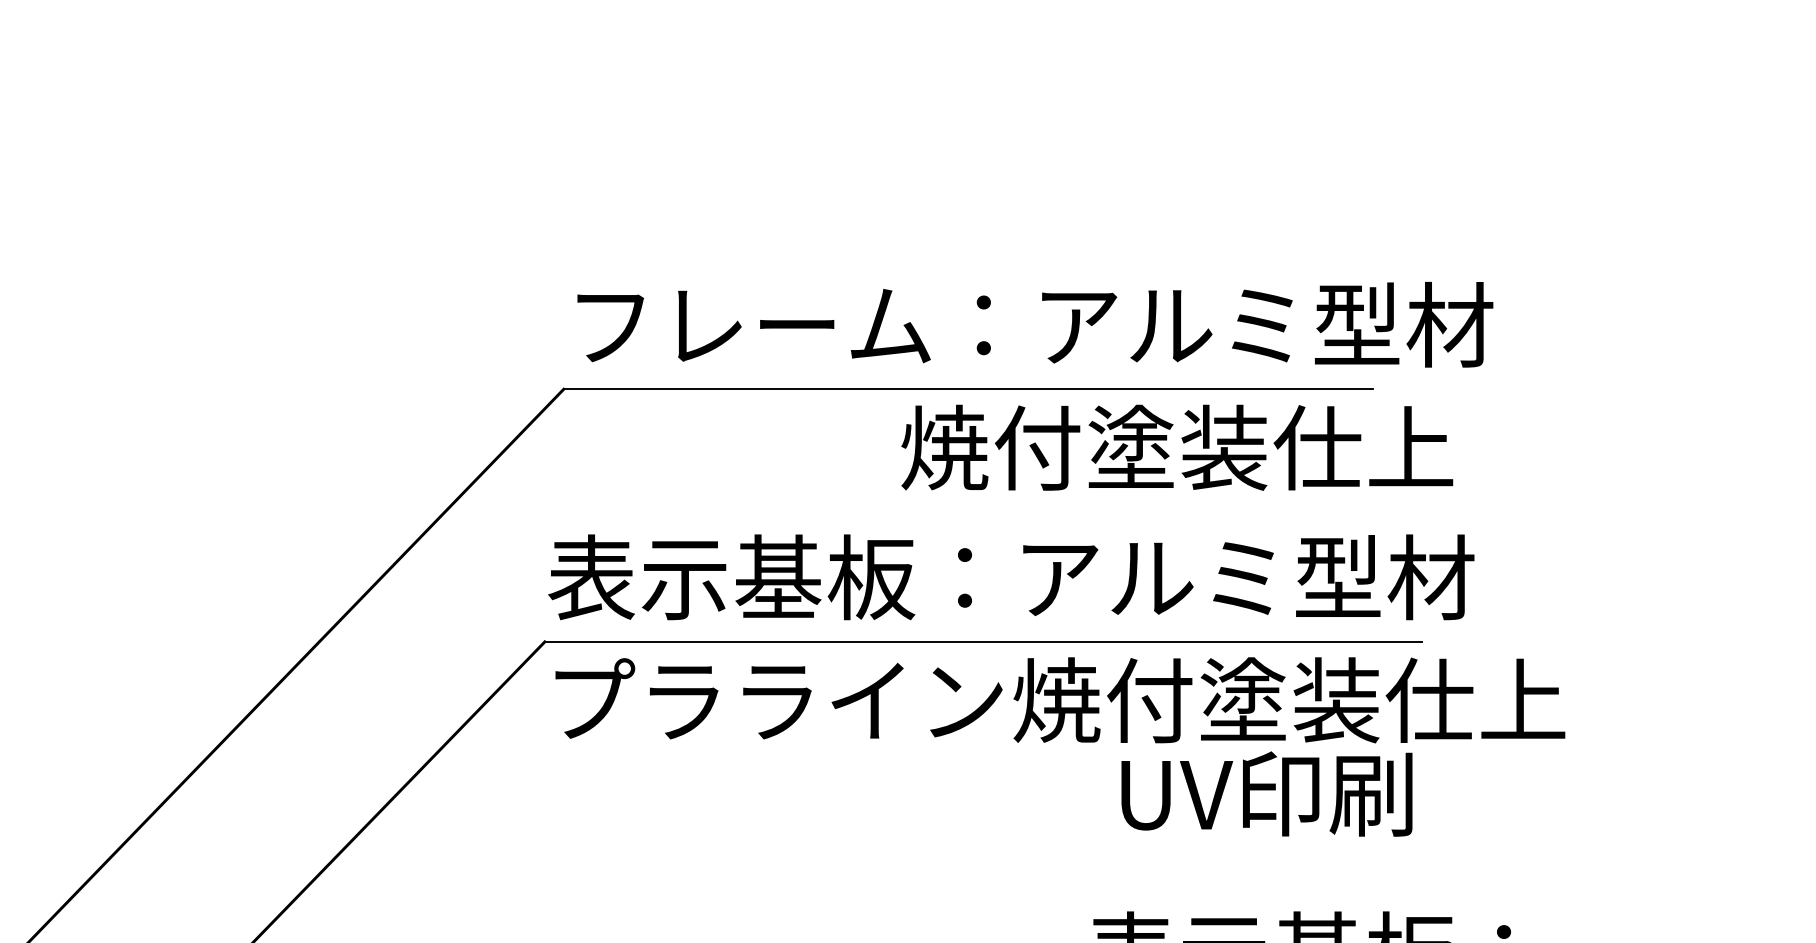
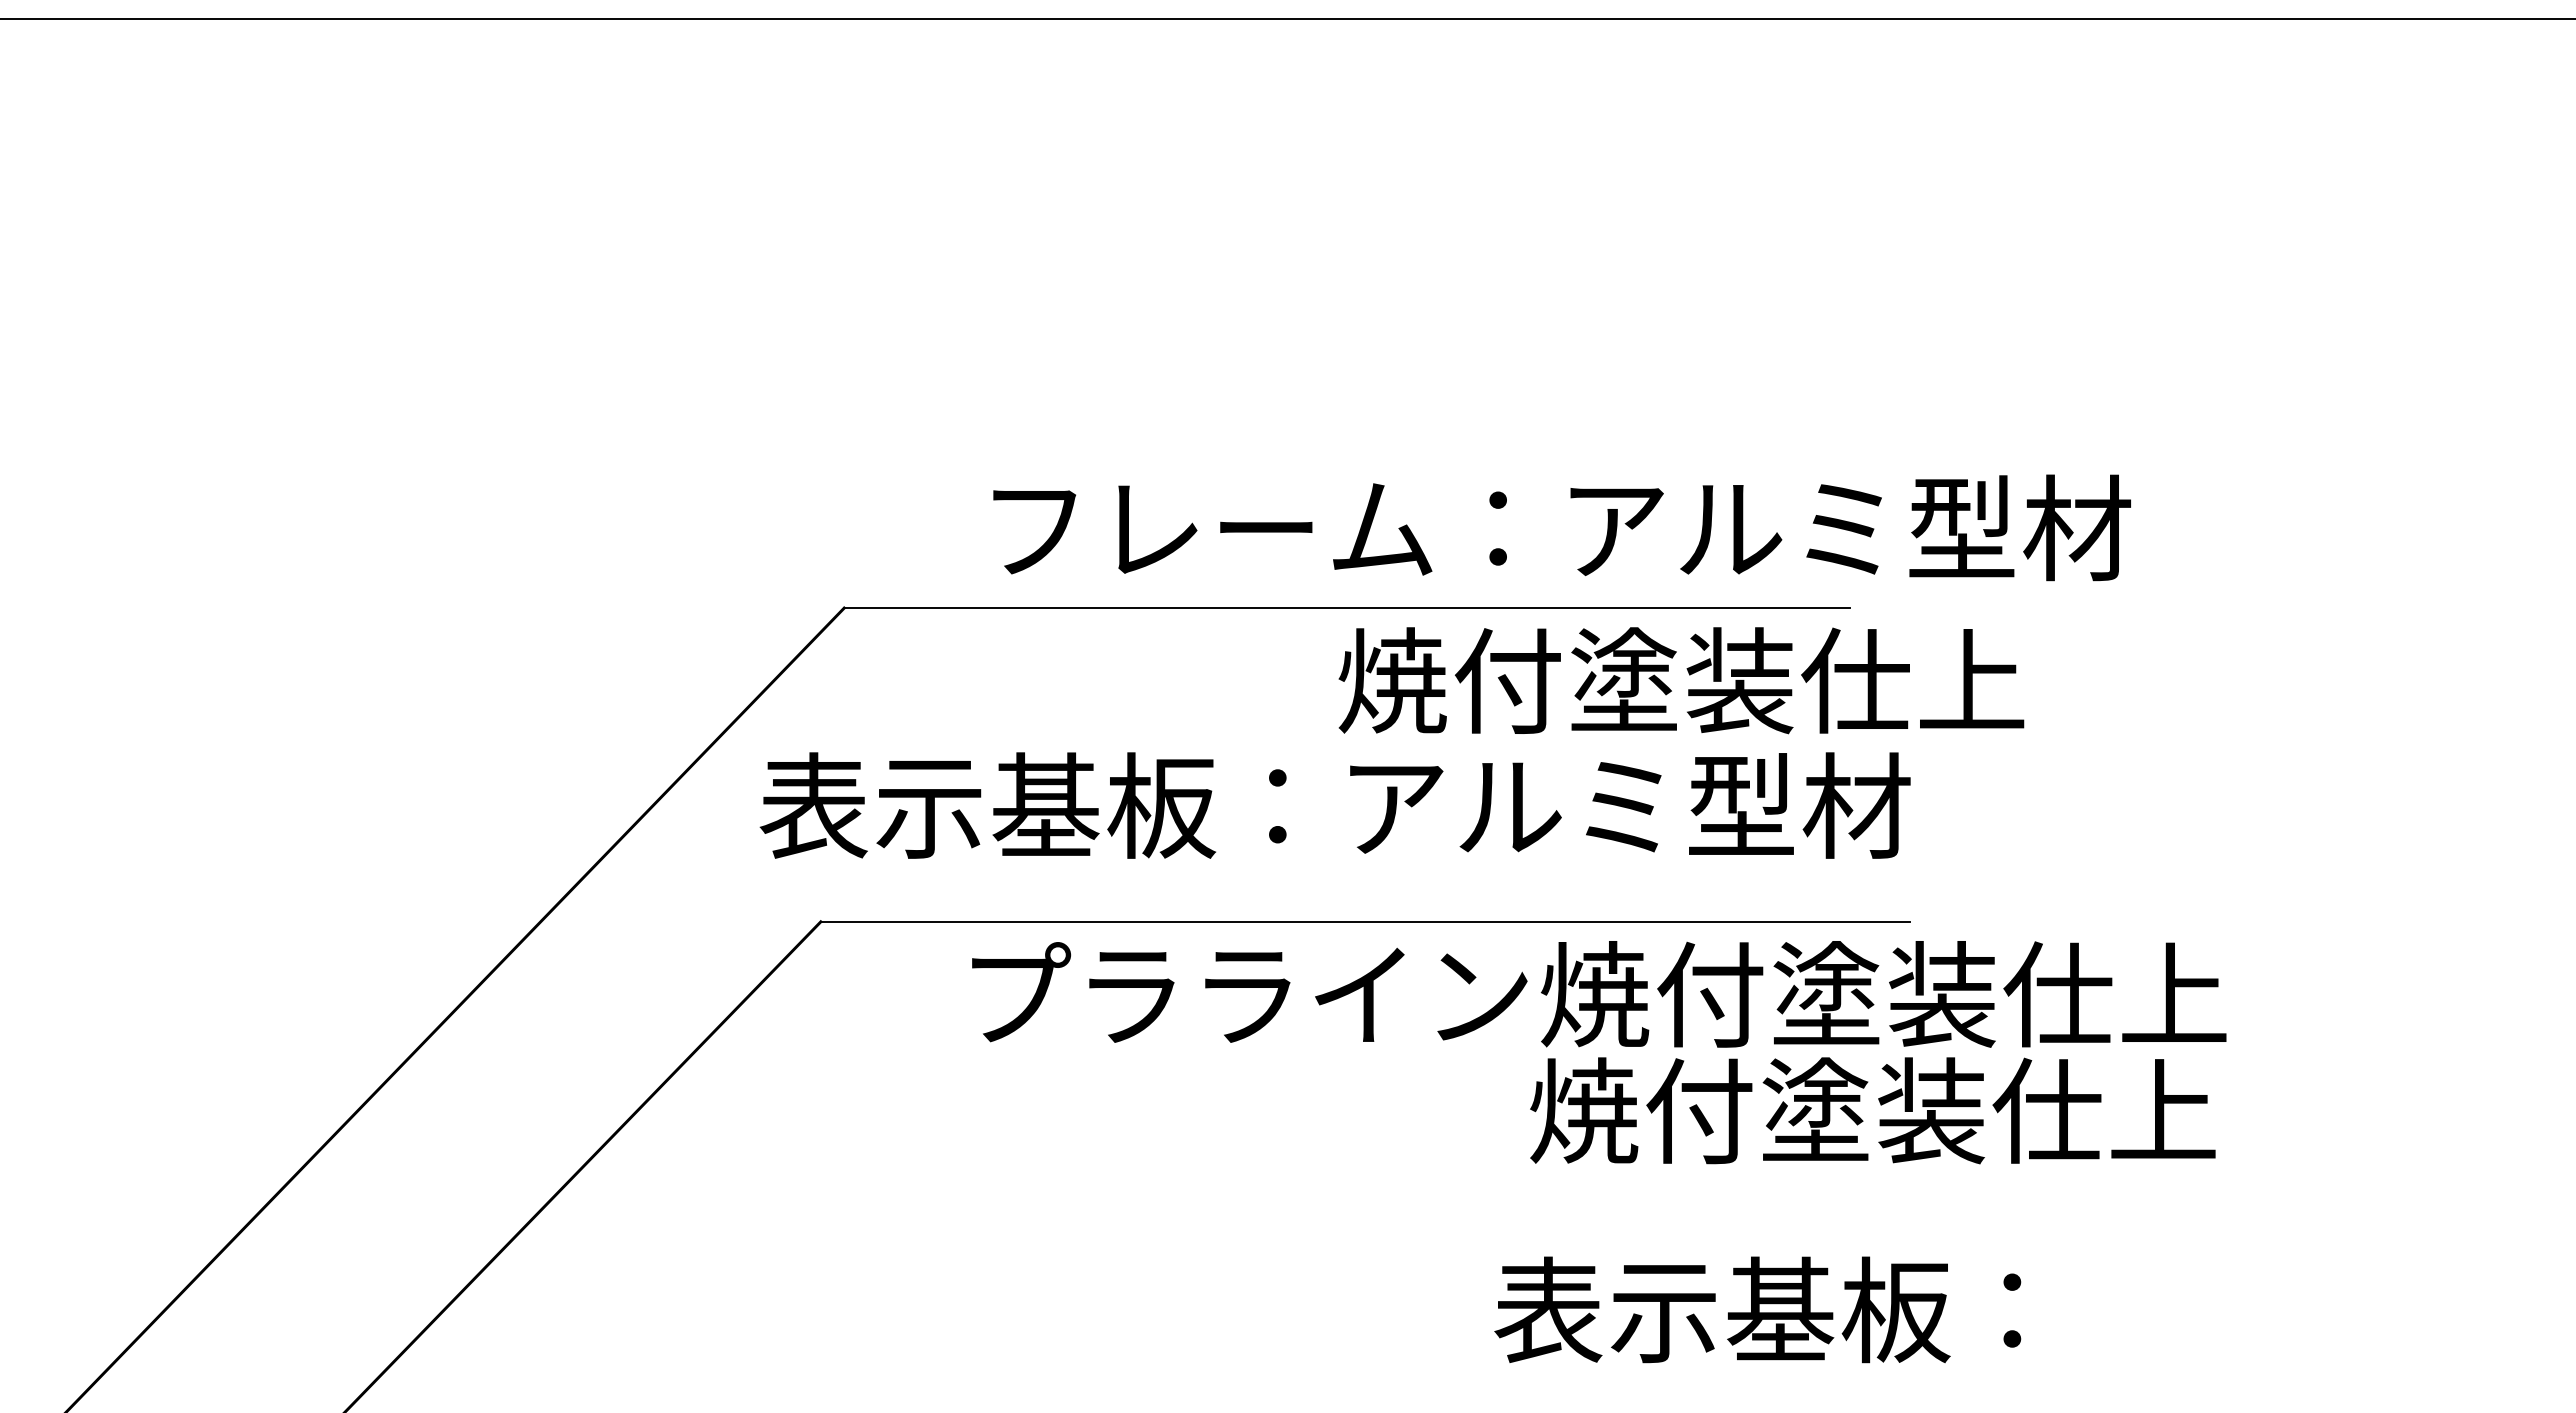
text: (1034, 324) -> (1561, 527), moved
text: (1177, 447) -> (1681, 680), moved
text: (1010, 577) -> (1334, 805), moved
text: (1060, 700) -> (1599, 994), moved
text: (1391, 793) -> (1872, 1110), UV印刷 -> 焼付塗装仕上

